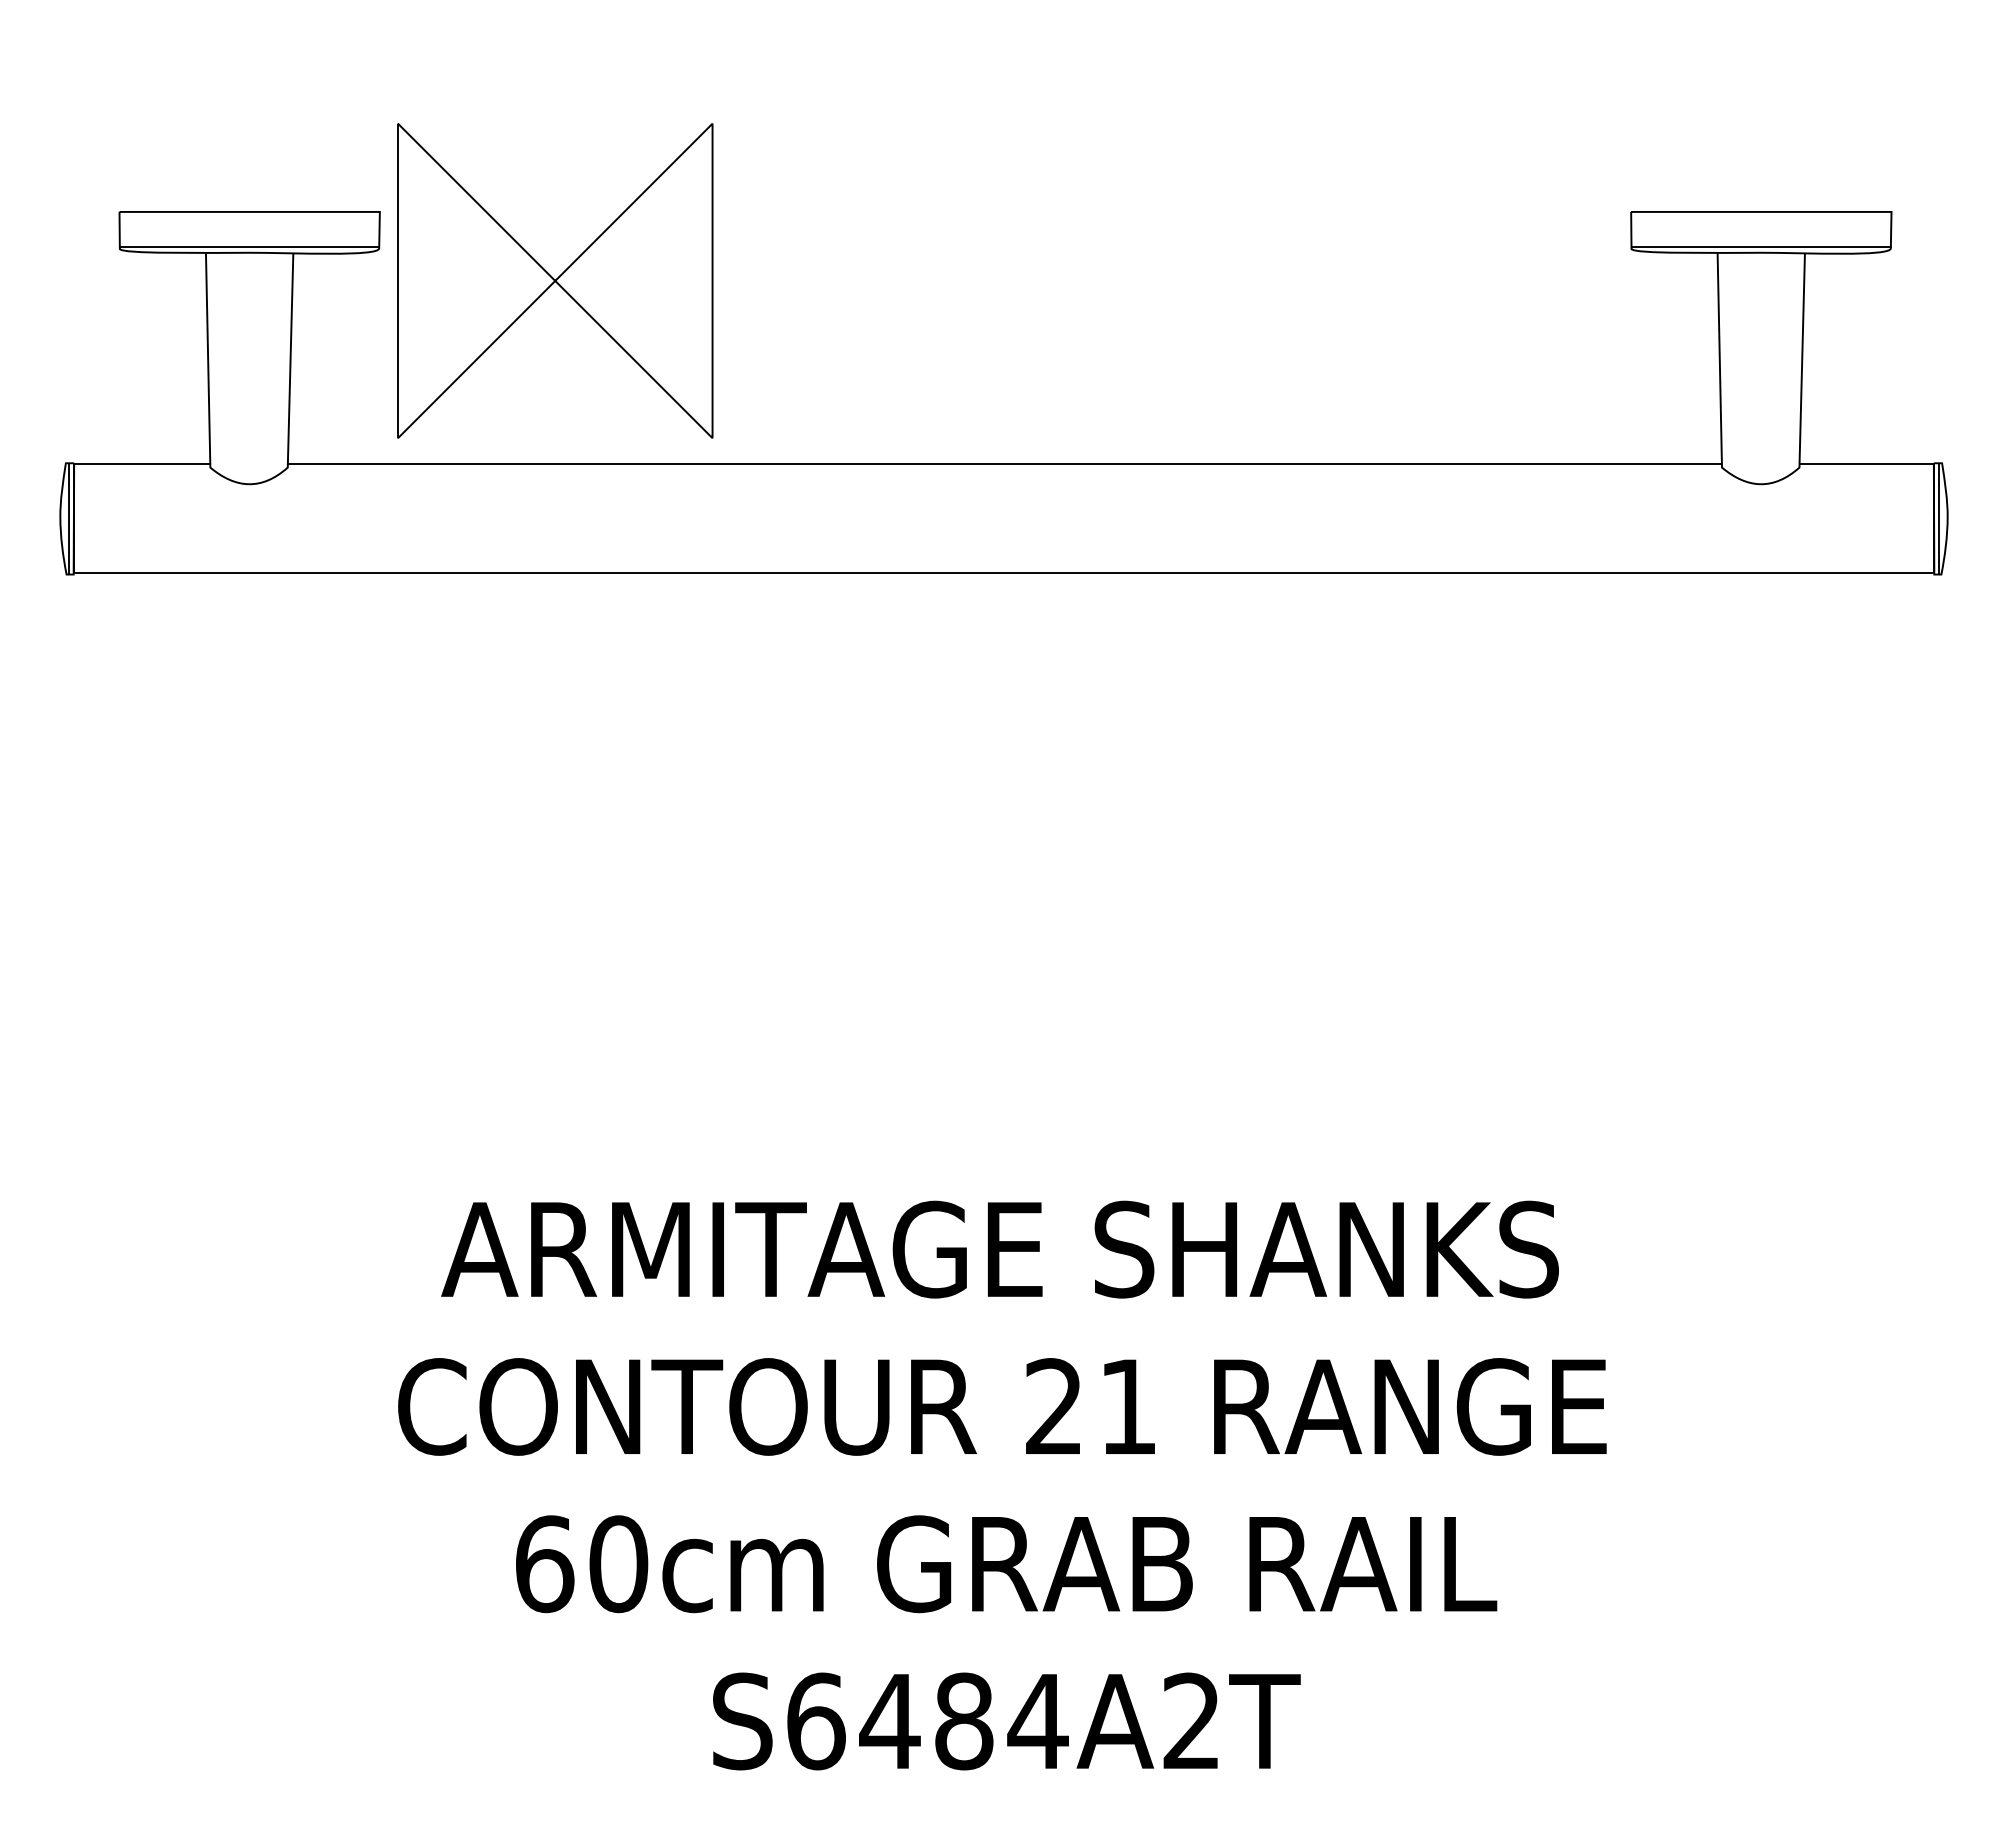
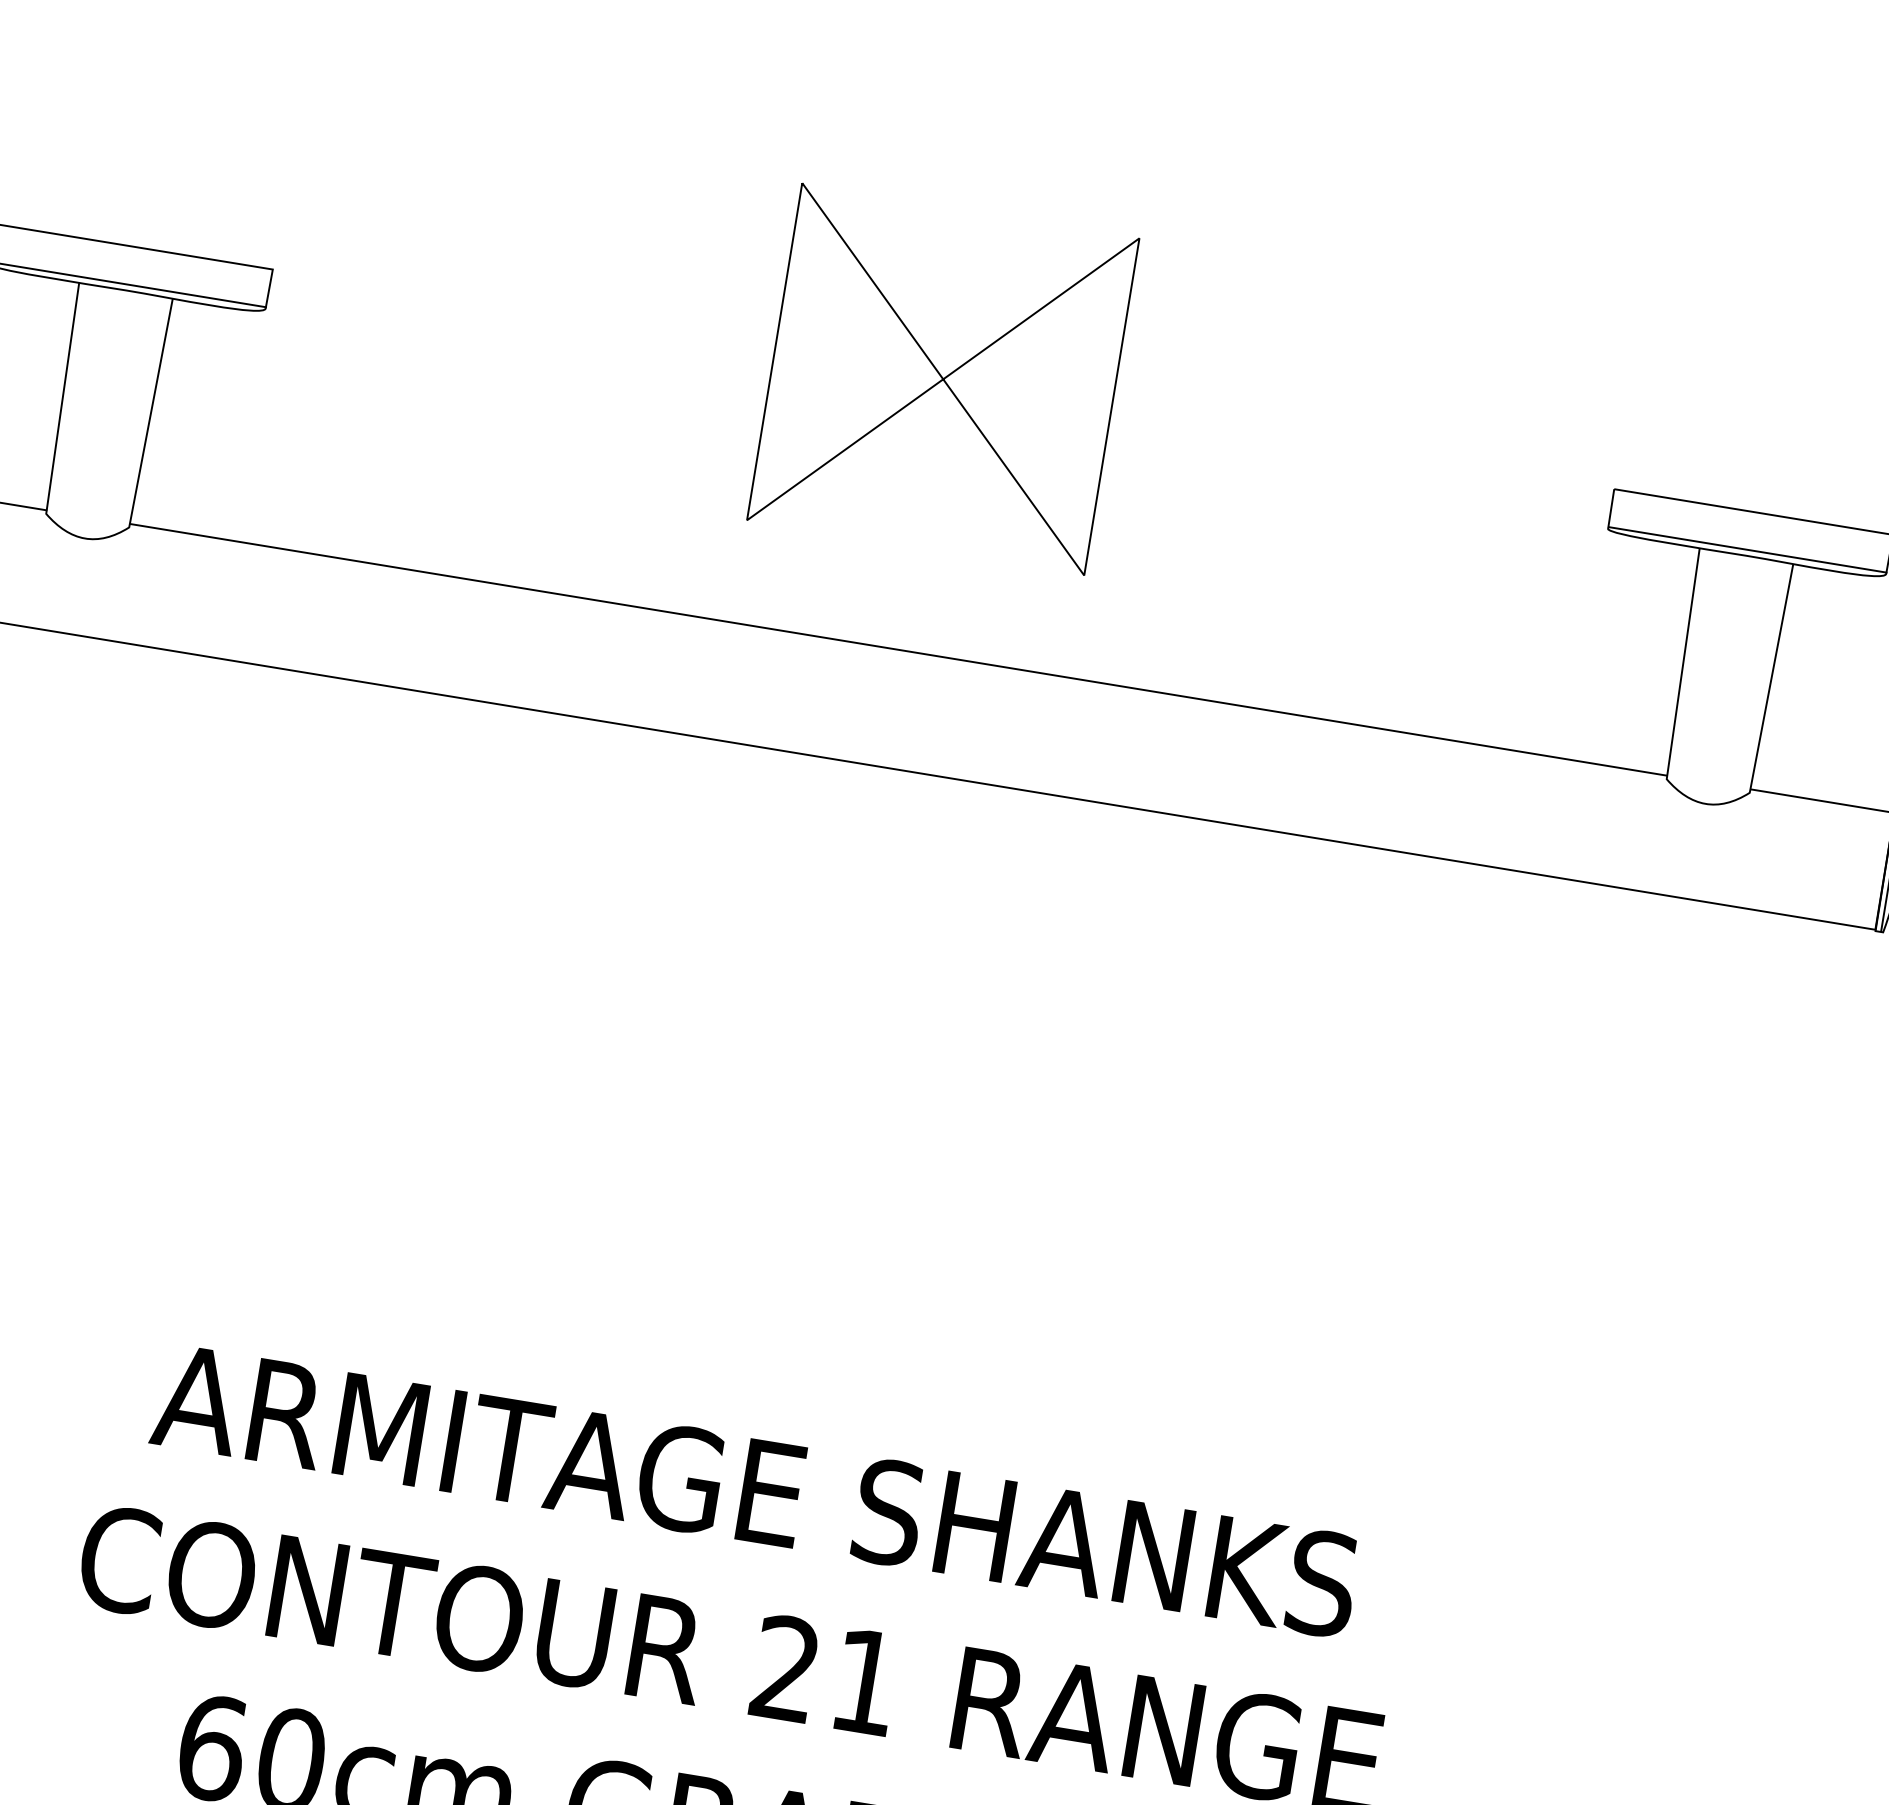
part: (555, 280) -> (943, 378), moved

